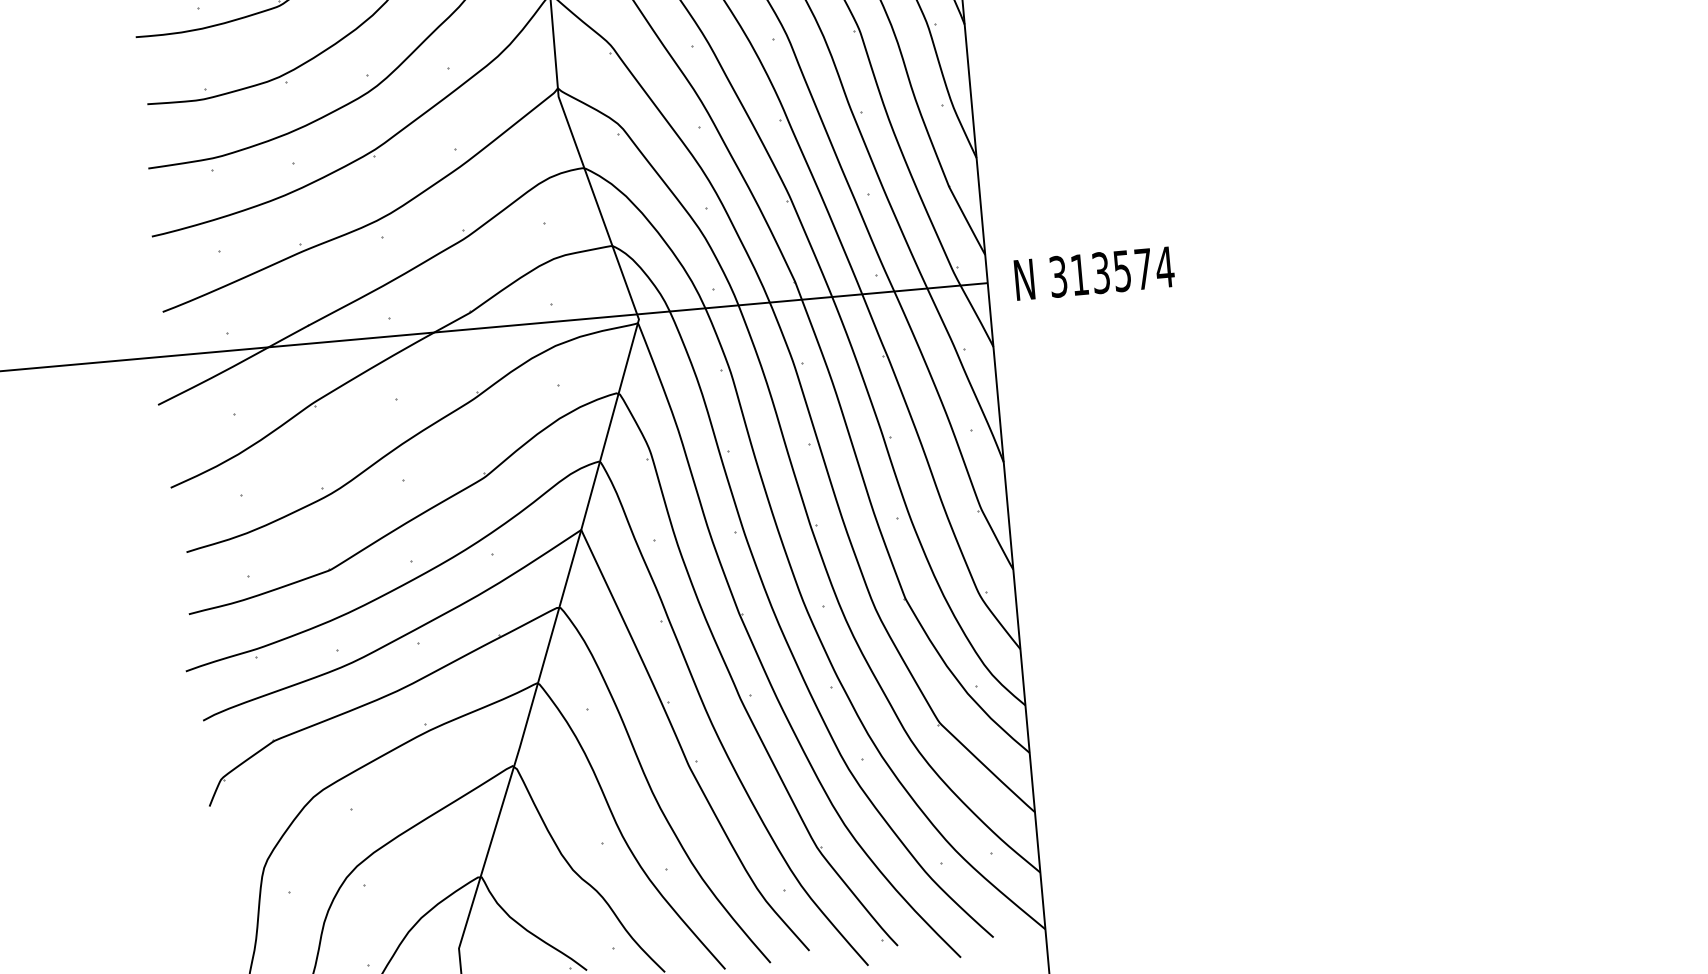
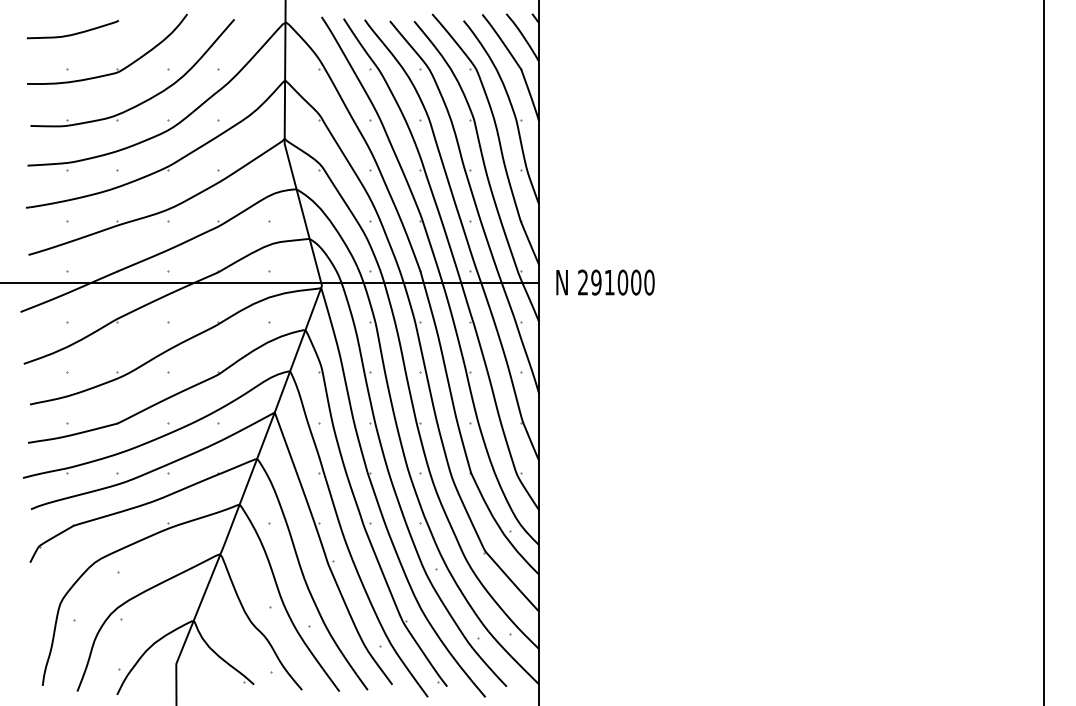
text: (1112, 271) -> (616, 282), 313574 -> 291000

